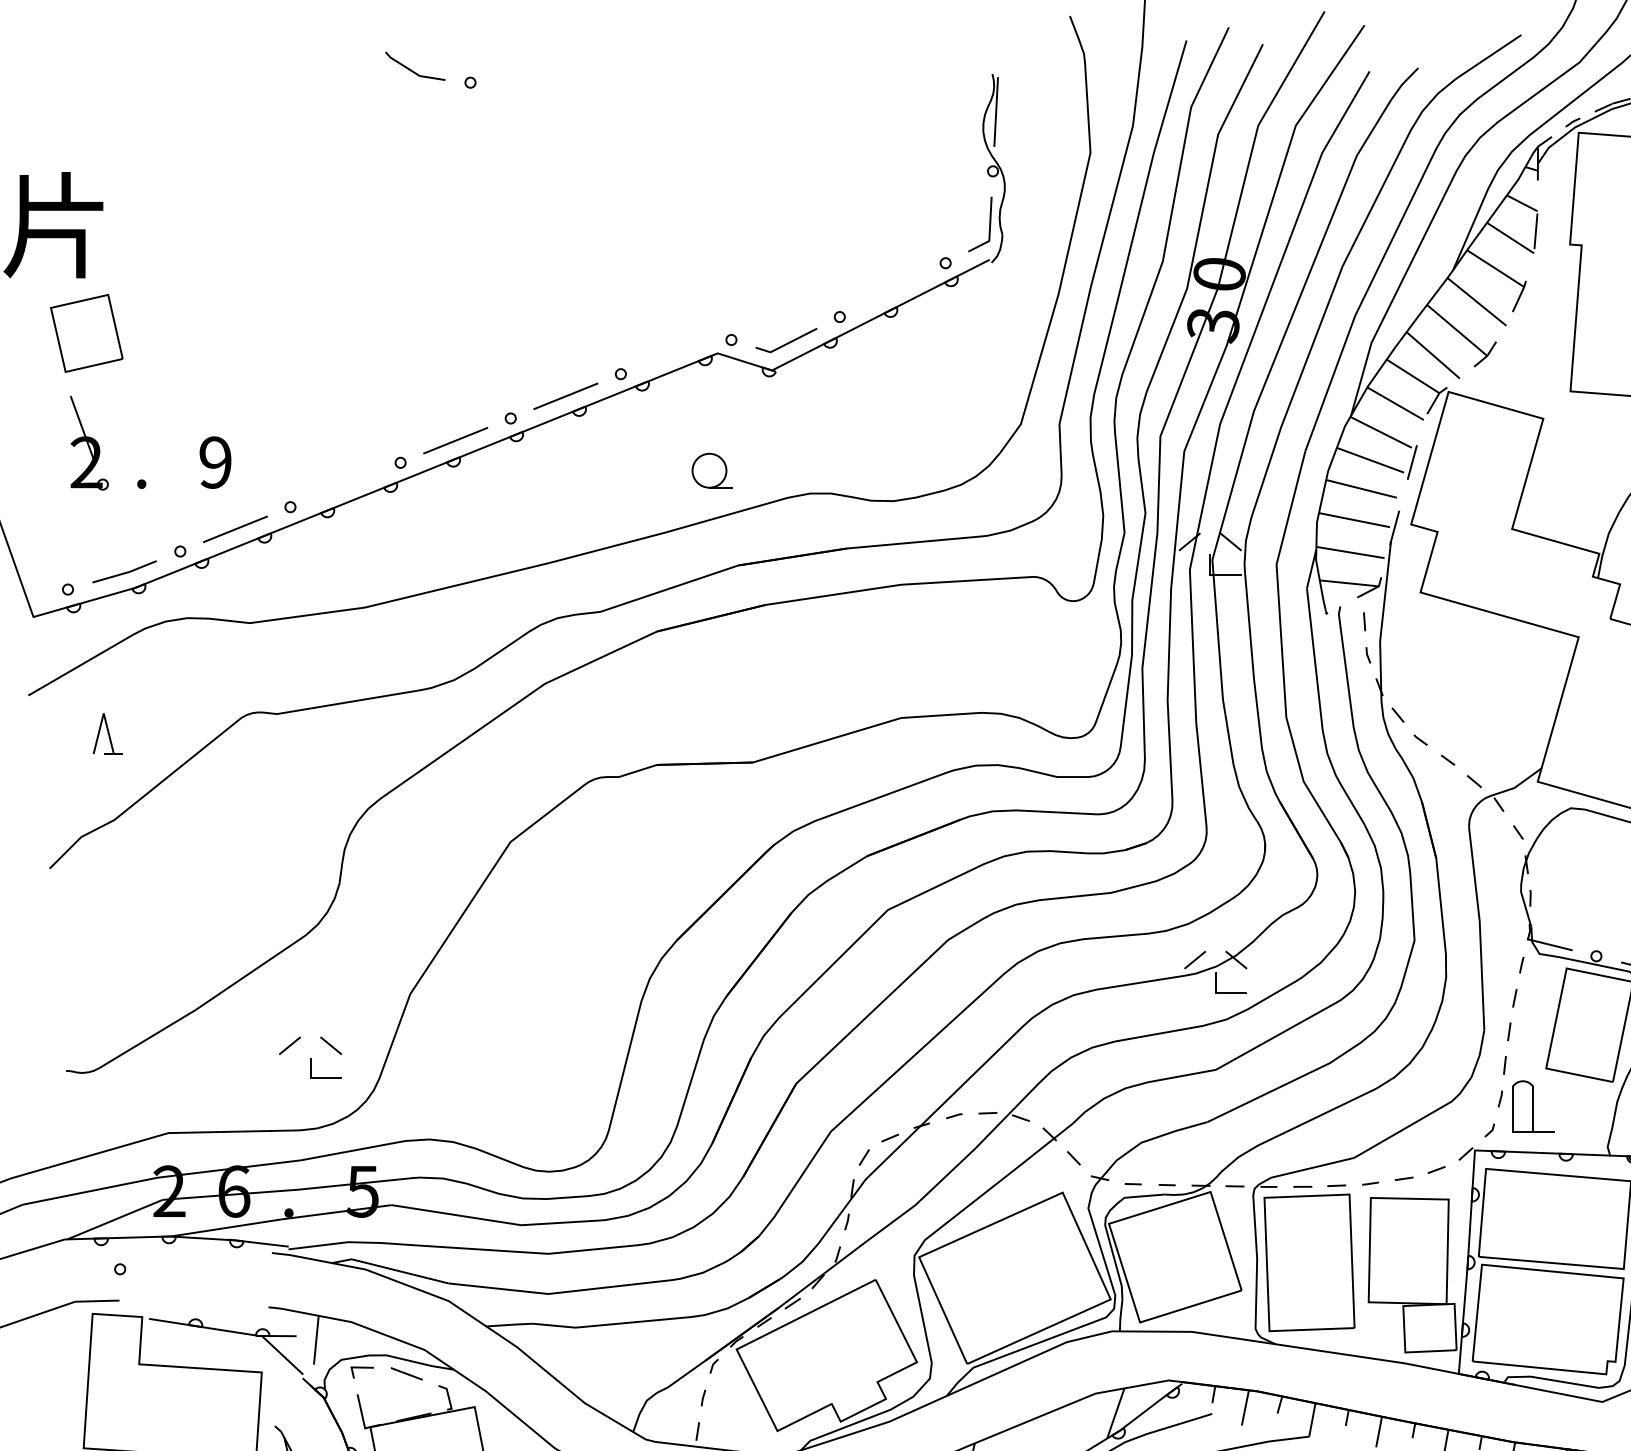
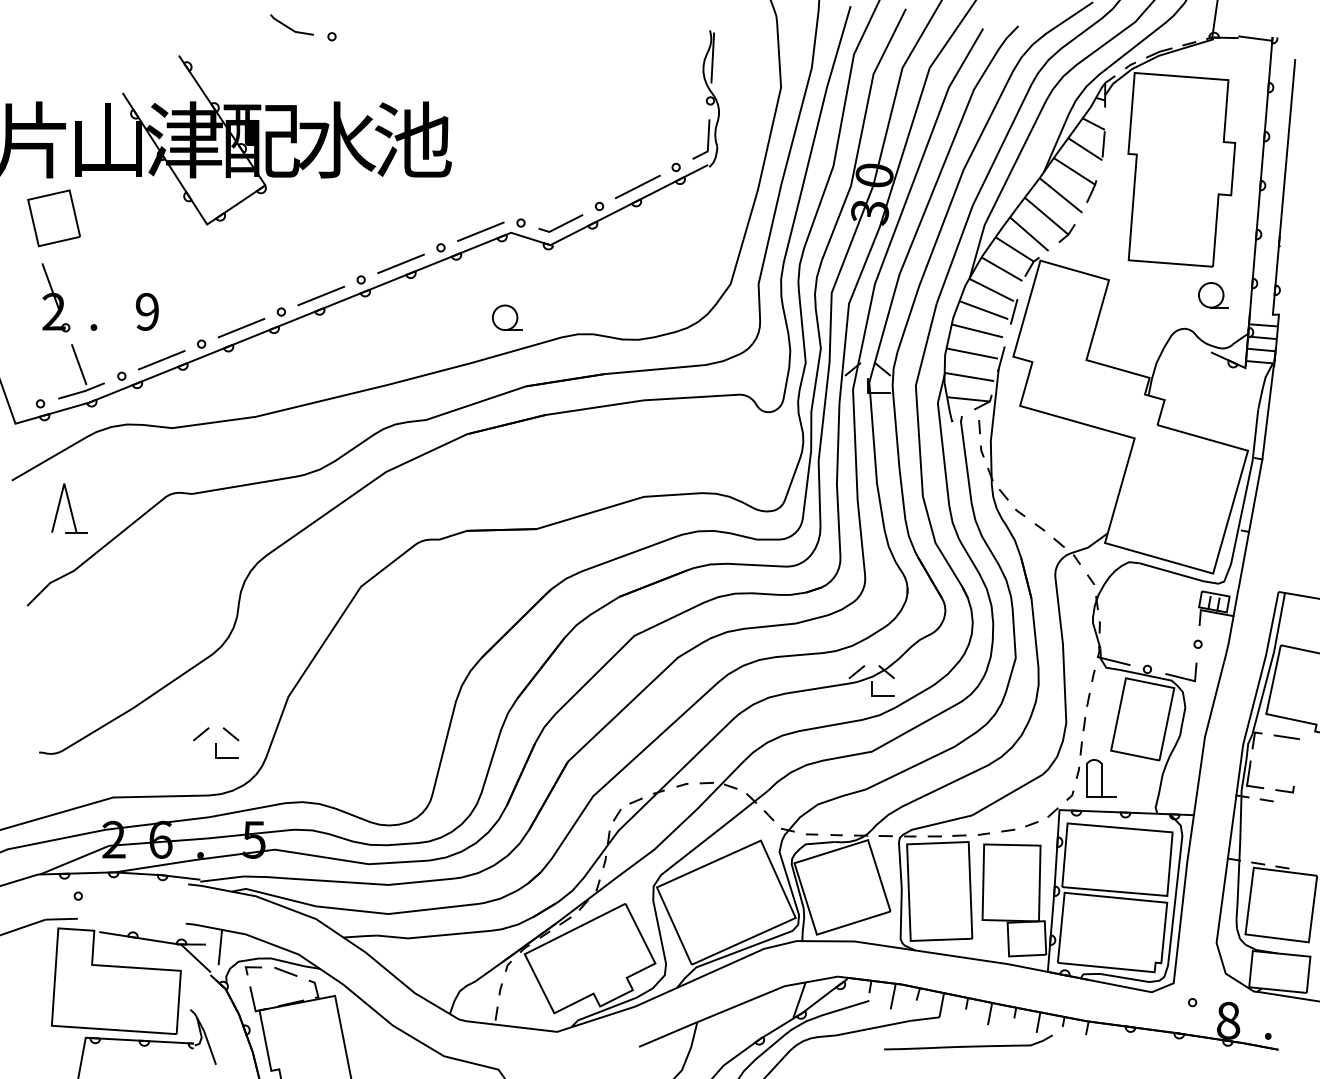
part: (375, 225) -> (263, 140), added
line: (892, 289) -> (637, 186), added
line: (675, 351) -> (480, 231), added
line: (345, 484) -> (241, 327), added
line: (121, 535) -> (79, 364), added
part: (108, 734) -> (69, 508), size x1.67

